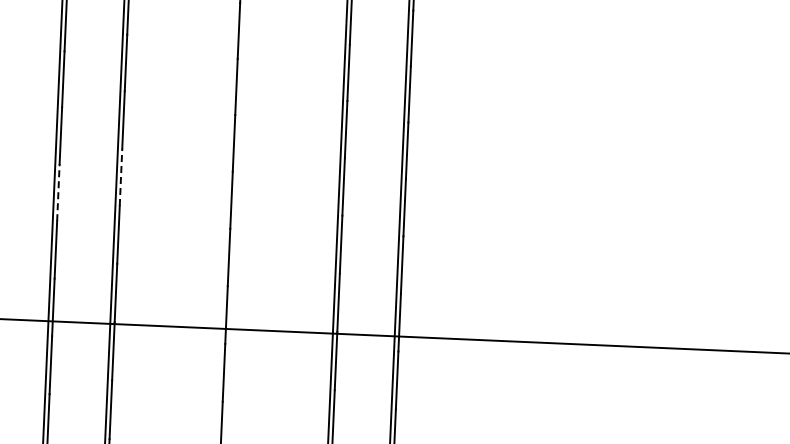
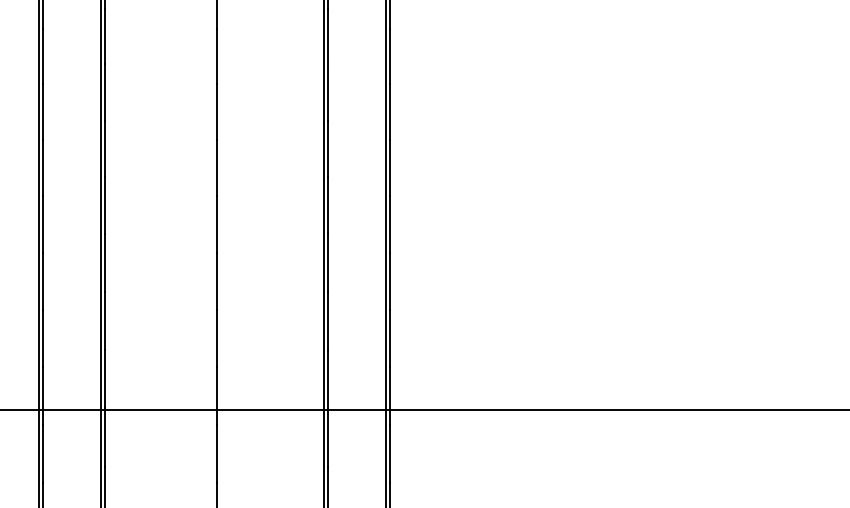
line: (121, 177) -> (105, 263), dashed -> solid
line: (58, 192) -> (43, 281), dashed -> solid

